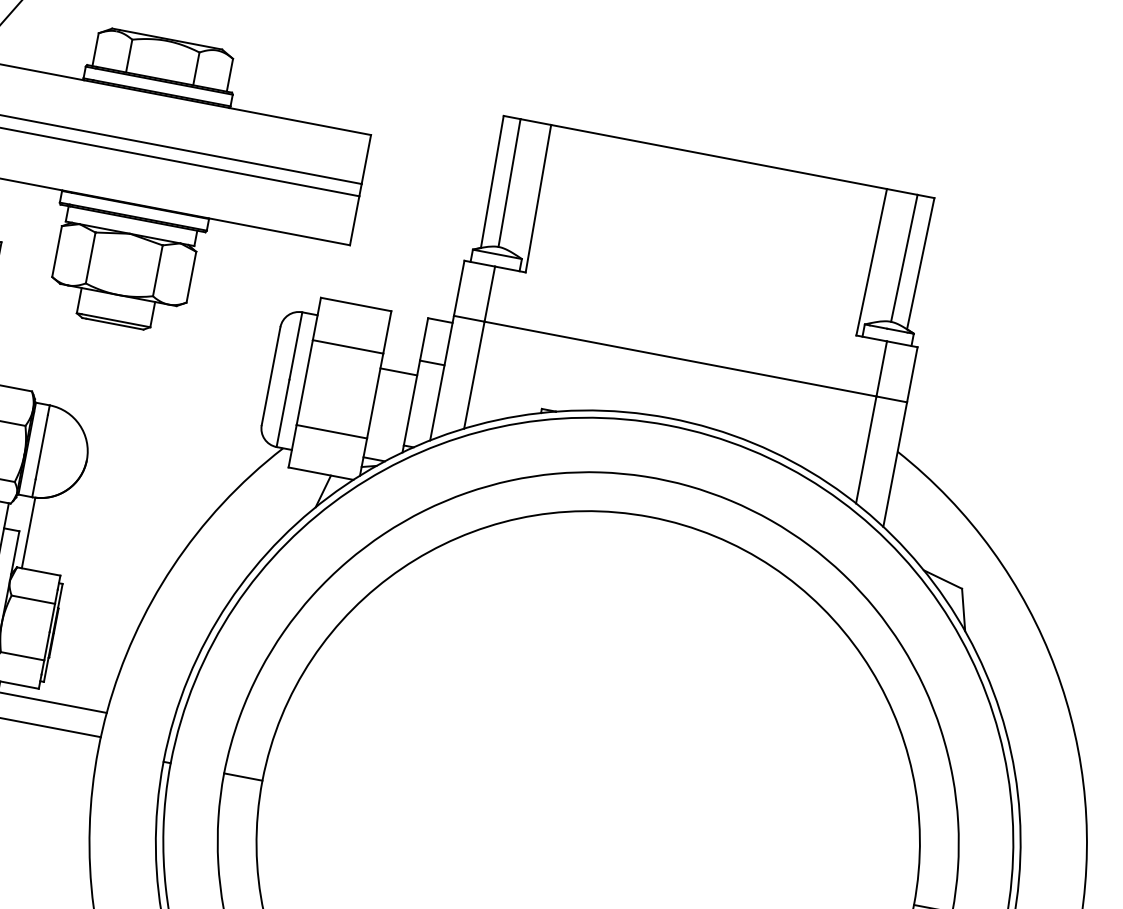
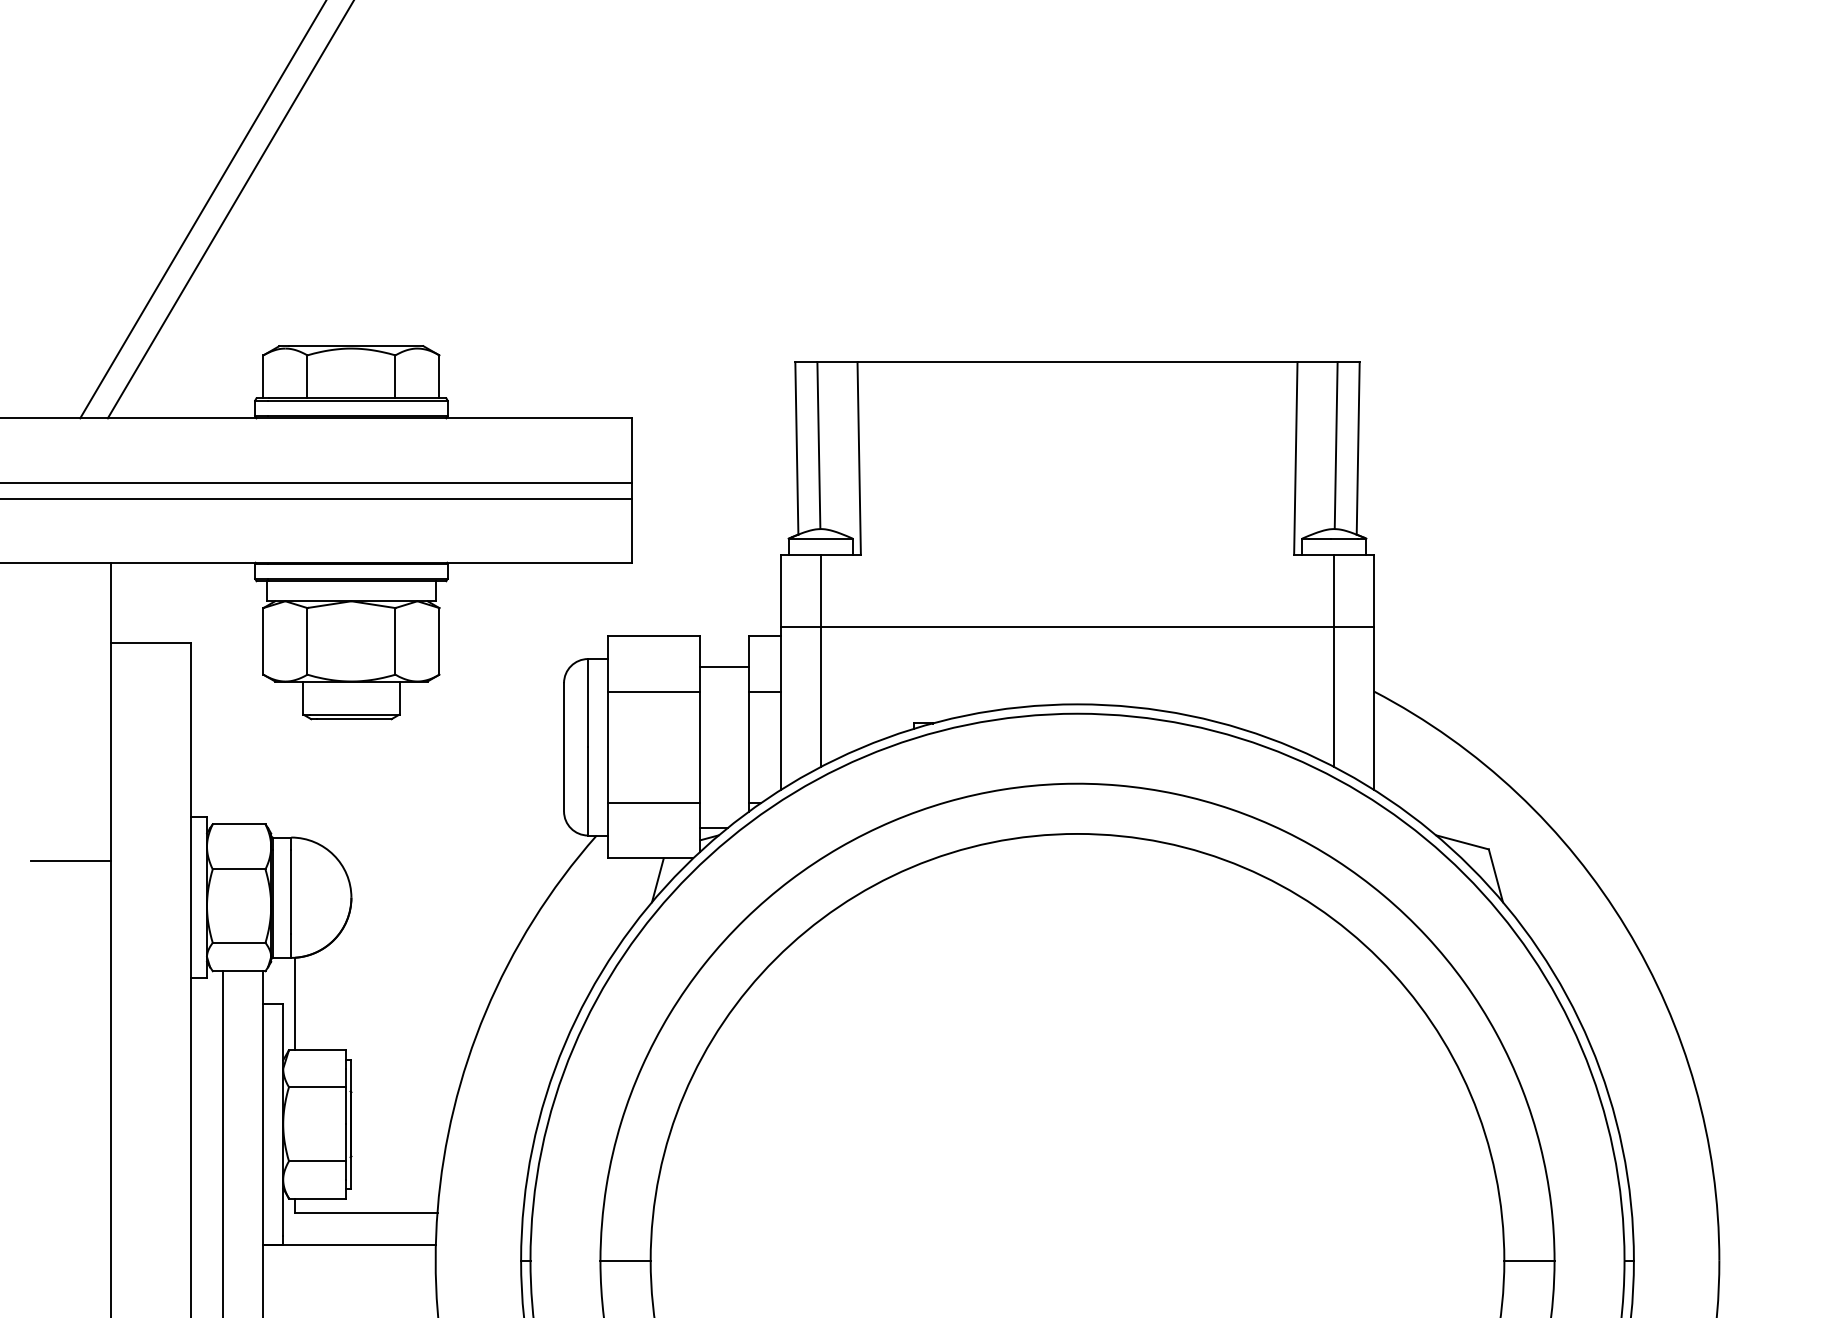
line: (398, 372) -> (724, 667), moved

